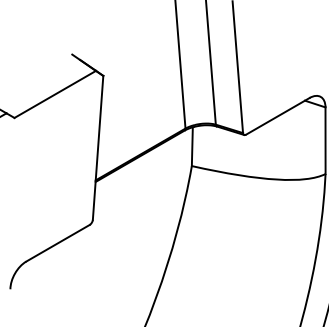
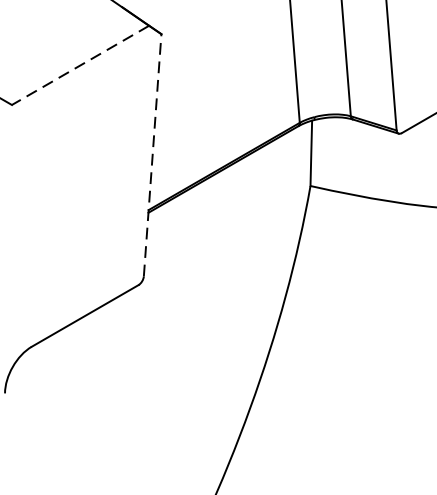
line: (54, 94) -> (79, 65), solid -> dashed
line: (98, 147) -> (153, 154), solid -> dashed

